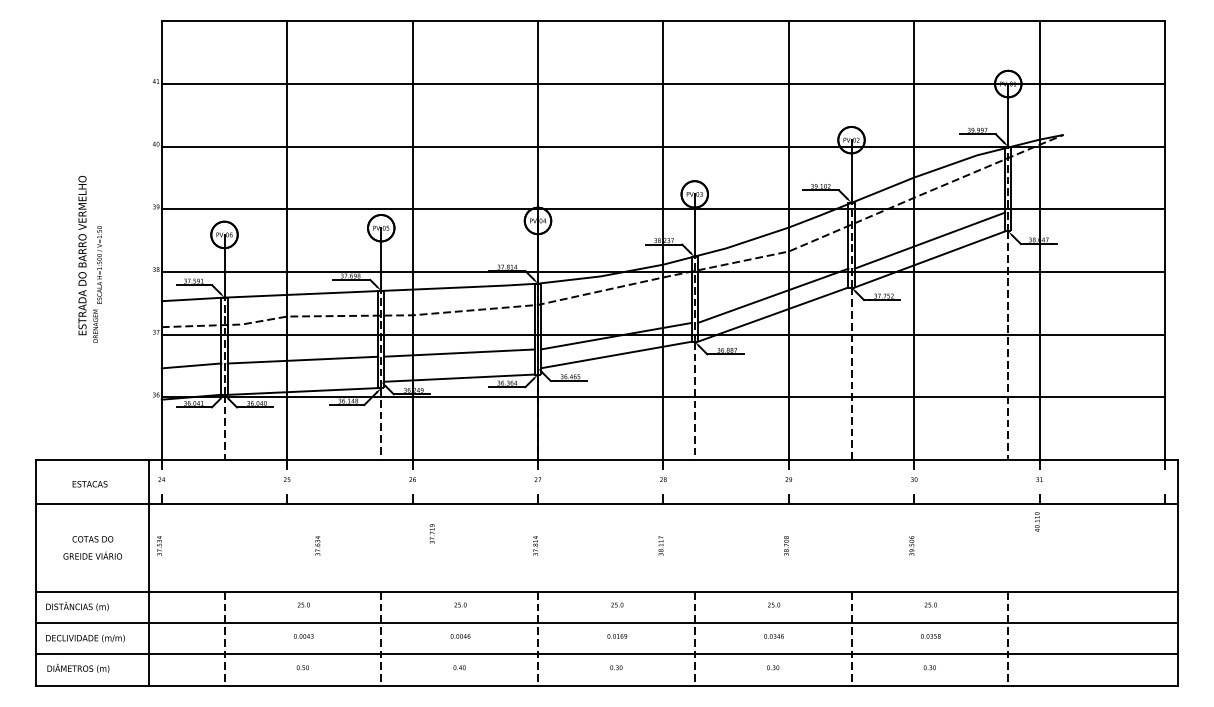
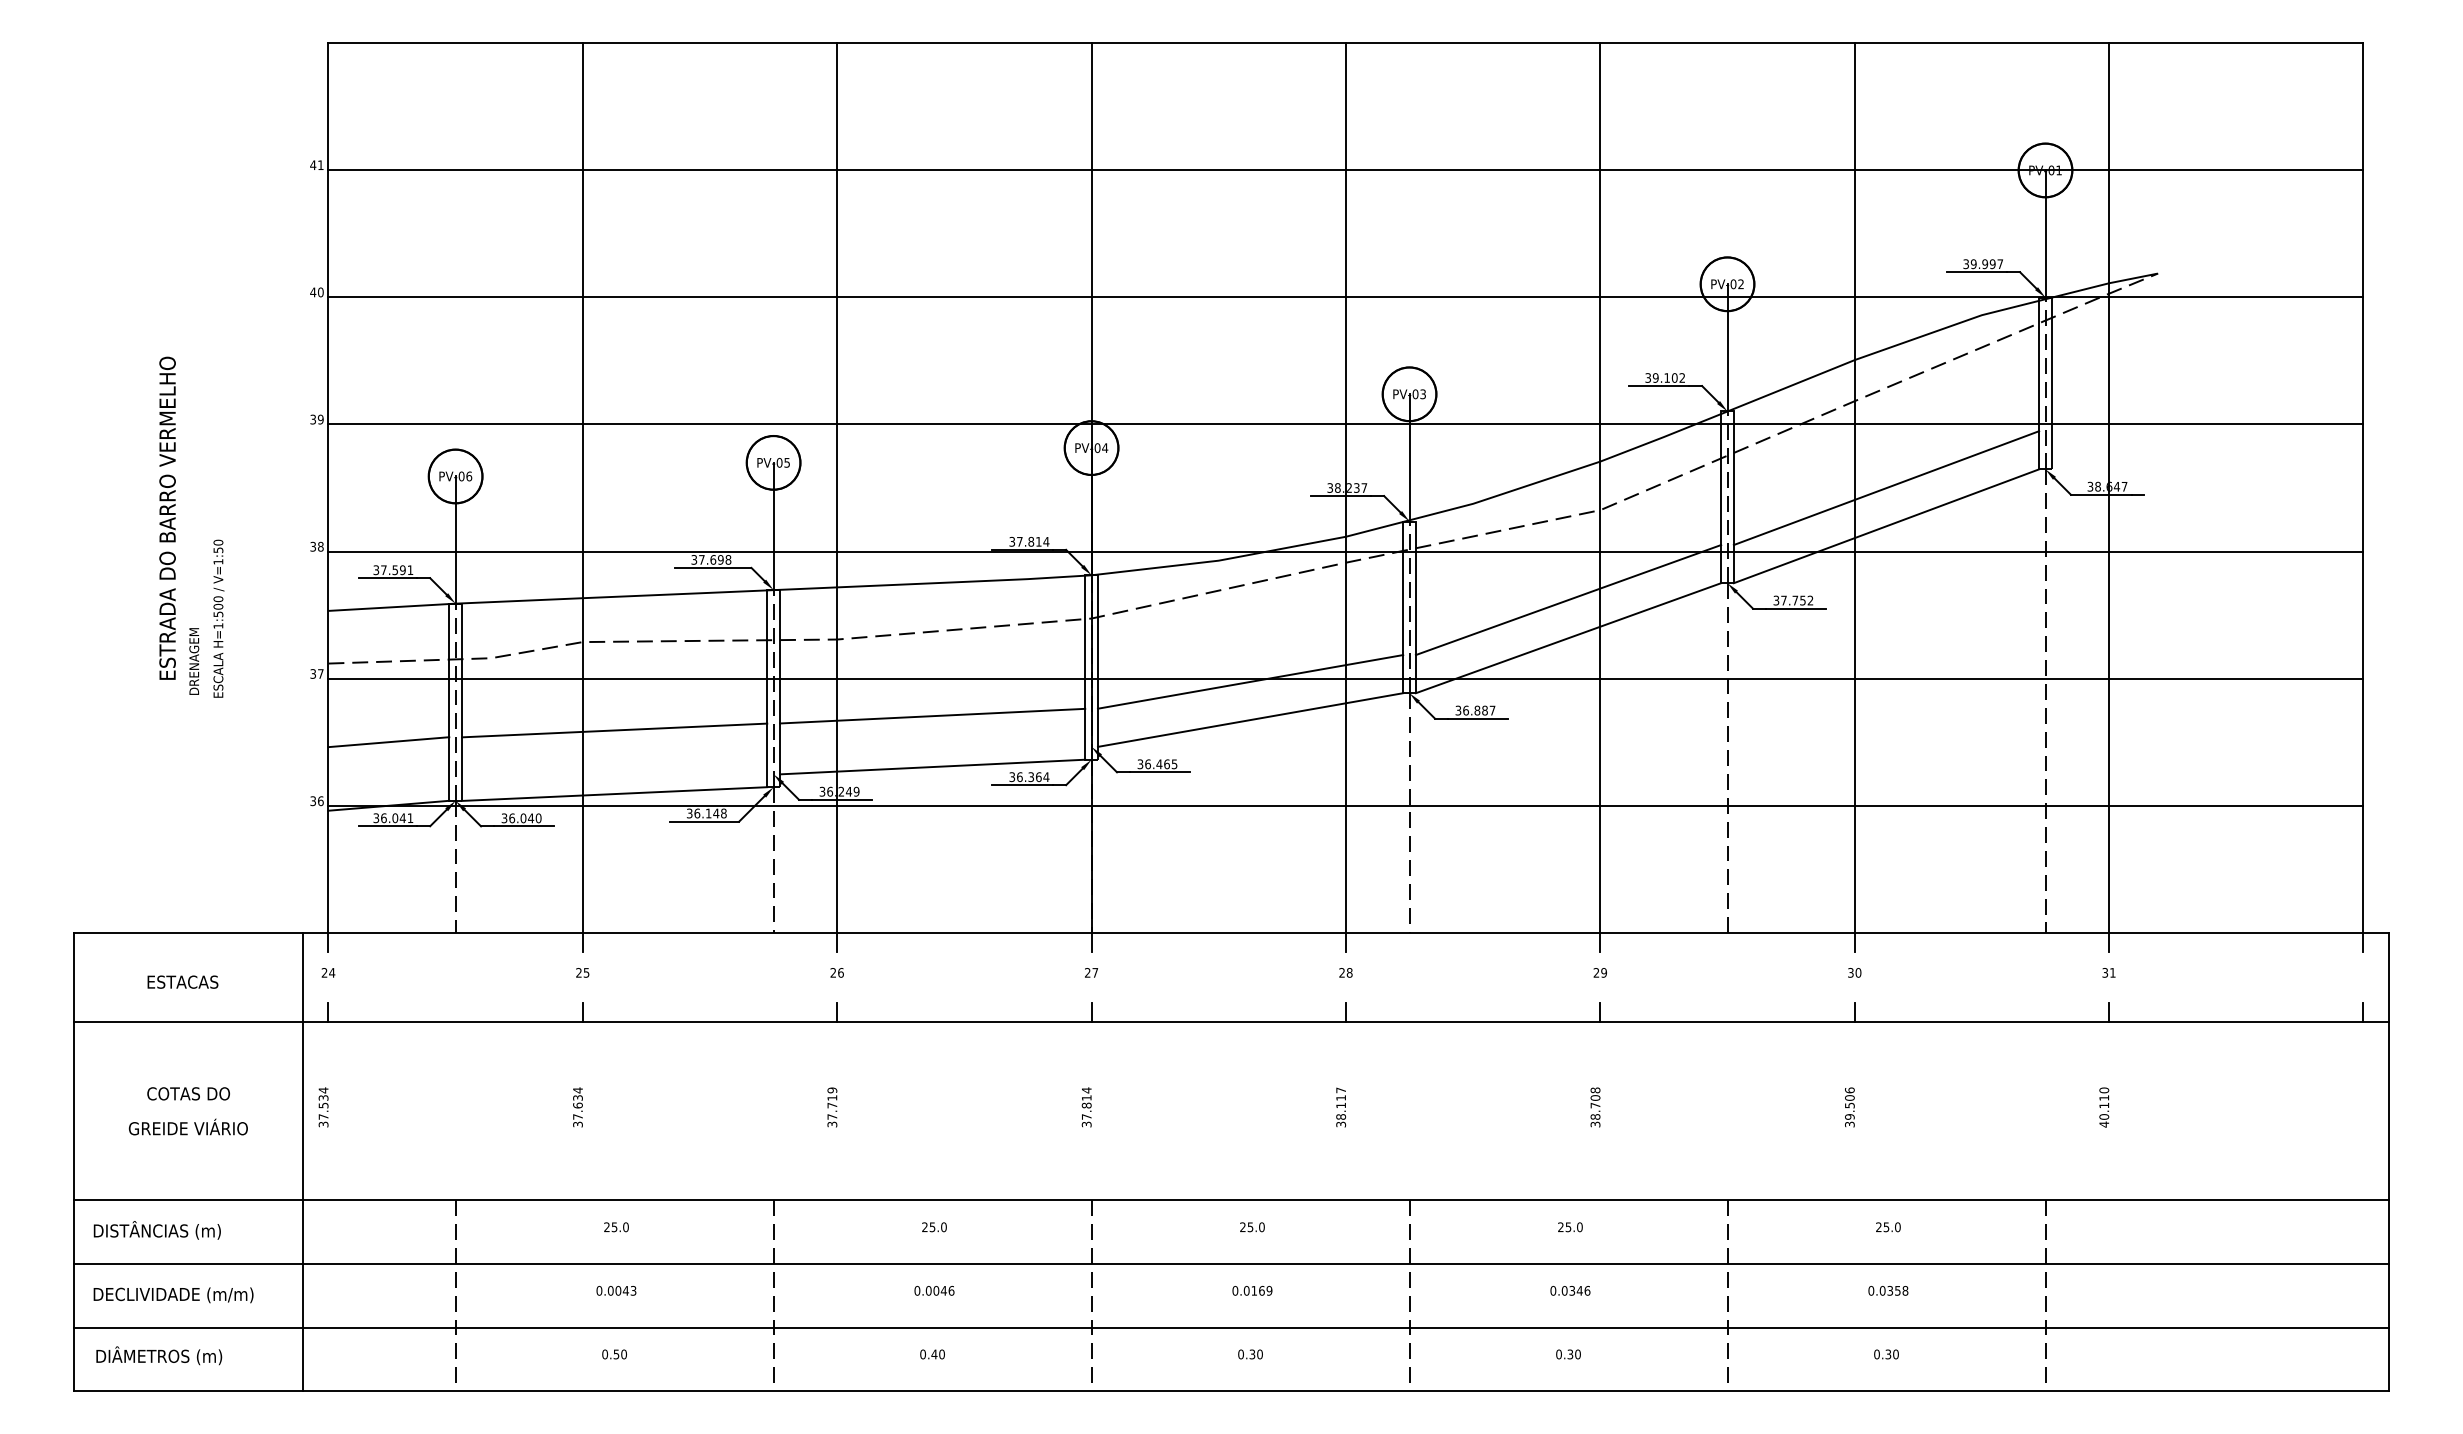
text: (99, 264) -> (218, 617), moved
text: (1036, 521) -> (2102, 1106), moved
text: (431, 533) -> (830, 1106), moved
text: (317, 545) -> (577, 1106), moved

